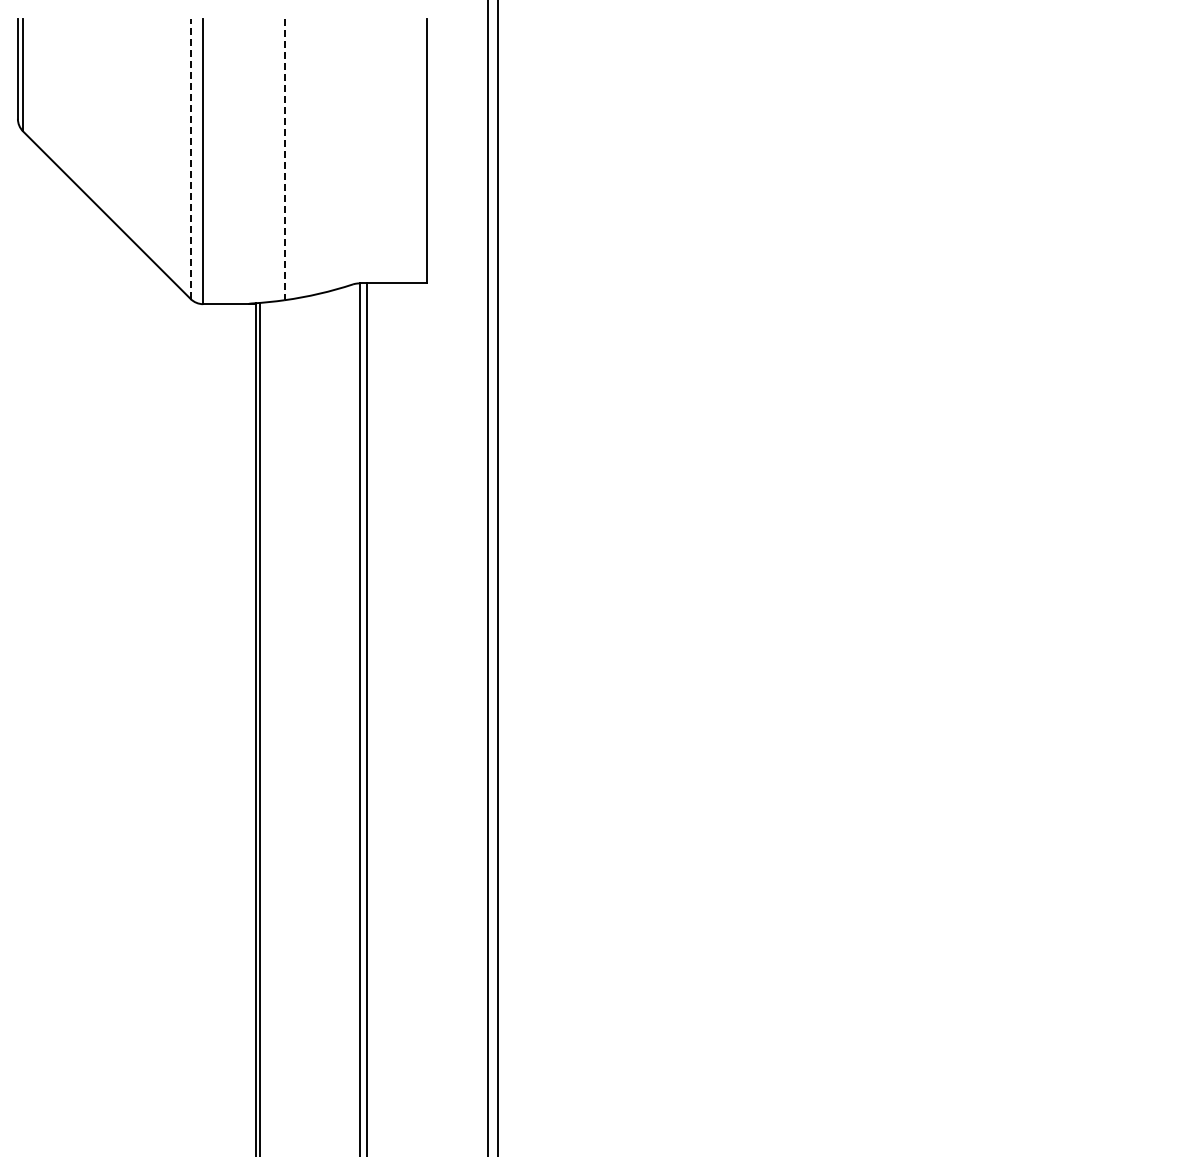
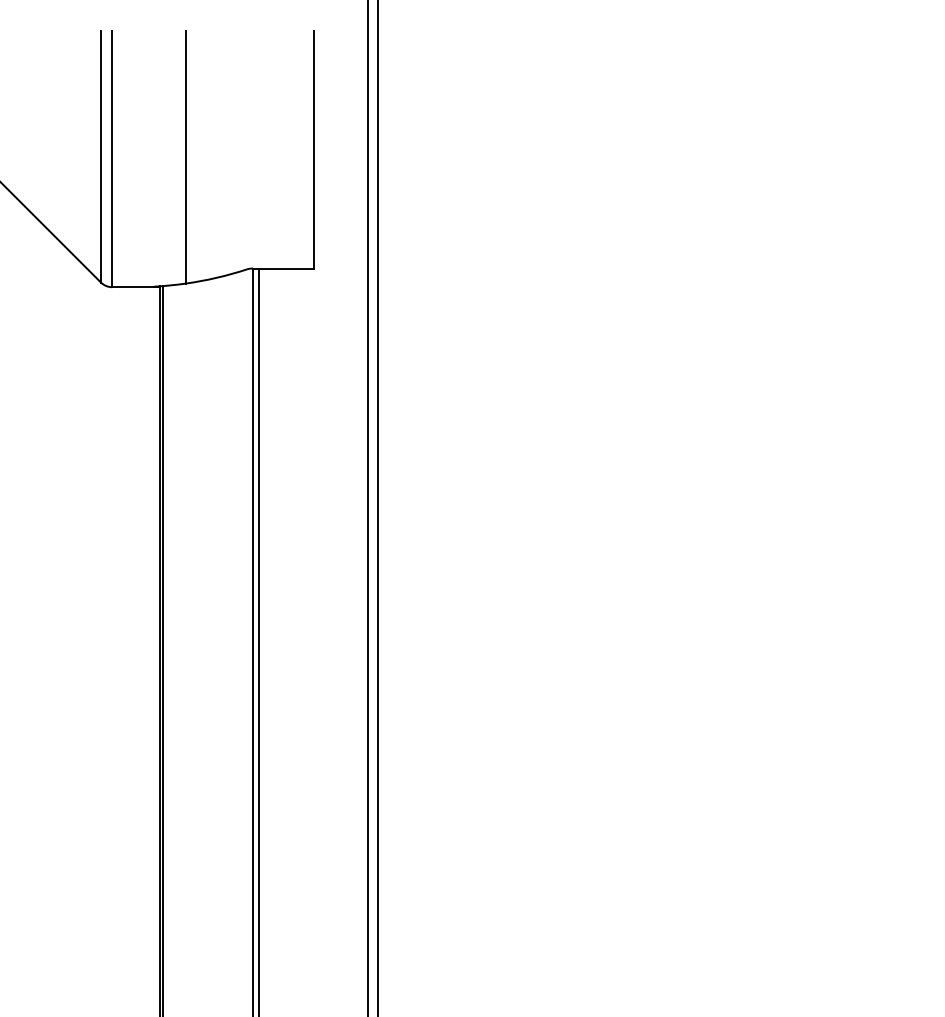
line: (190, 159) -> (100, 157), dashed -> solid
line: (284, 160) -> (185, 158), dashed -> solid

